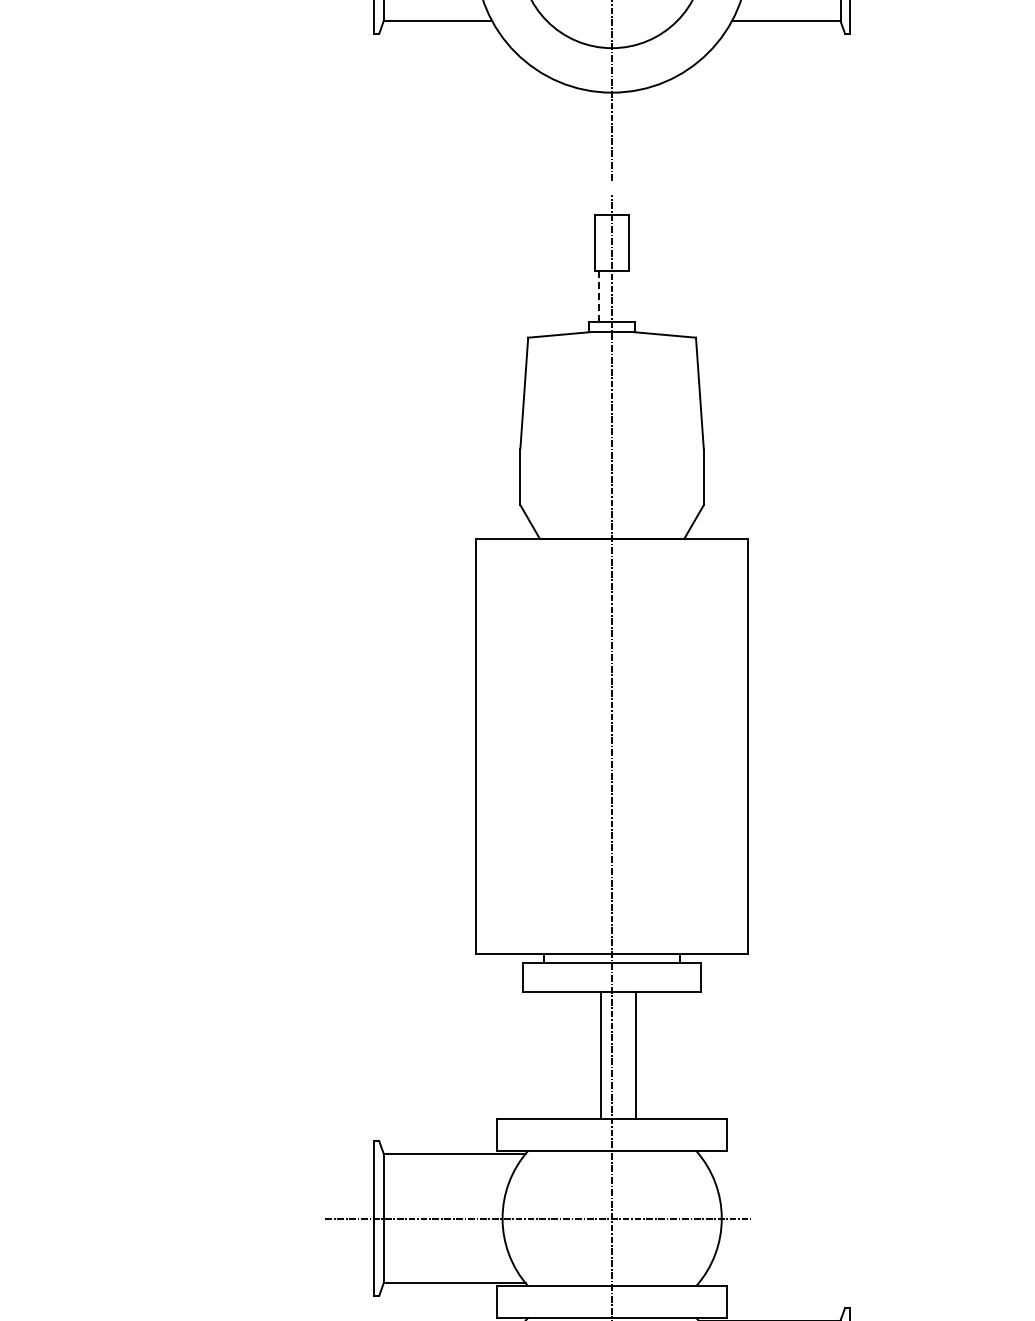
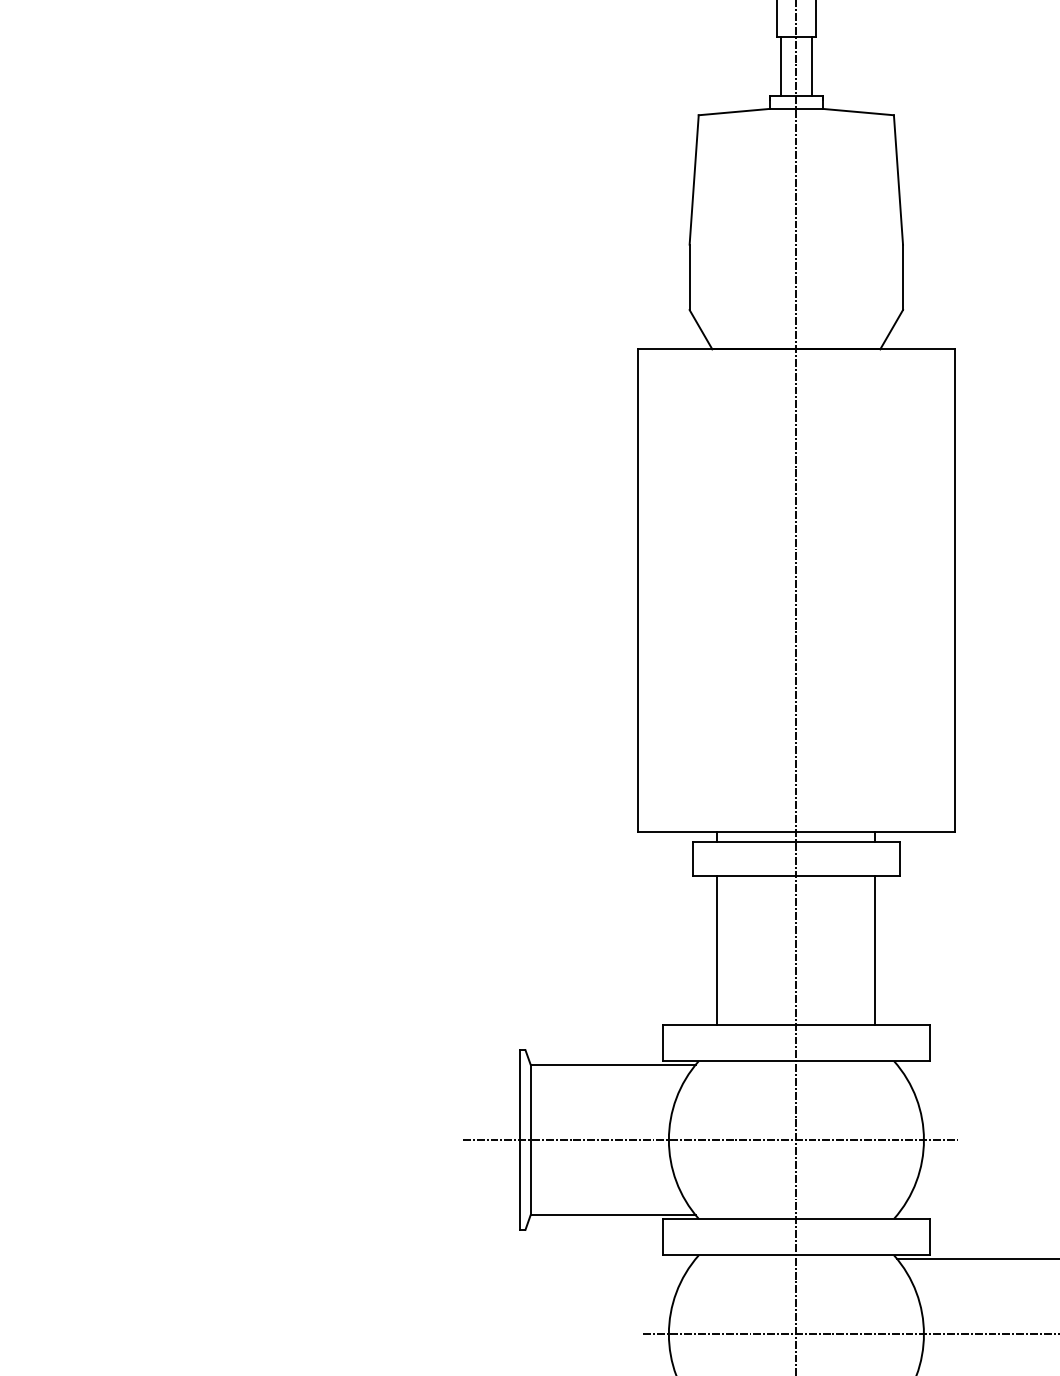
line: (625, 295) -> (811, 66), added
line: (598, 296) -> (780, 67), dashed -> solid
line: (601, 1055) -> (717, 950), moved
line: (636, 1055) -> (875, 950), moved

